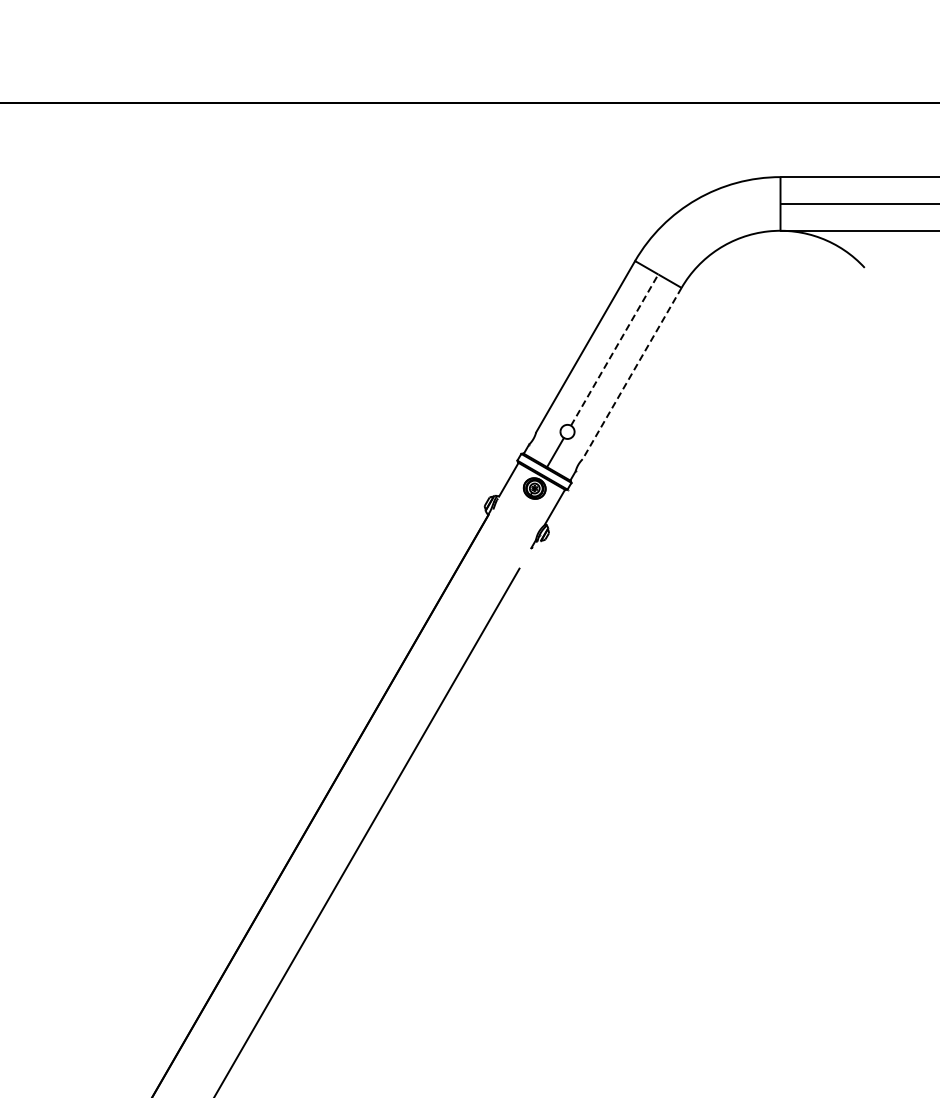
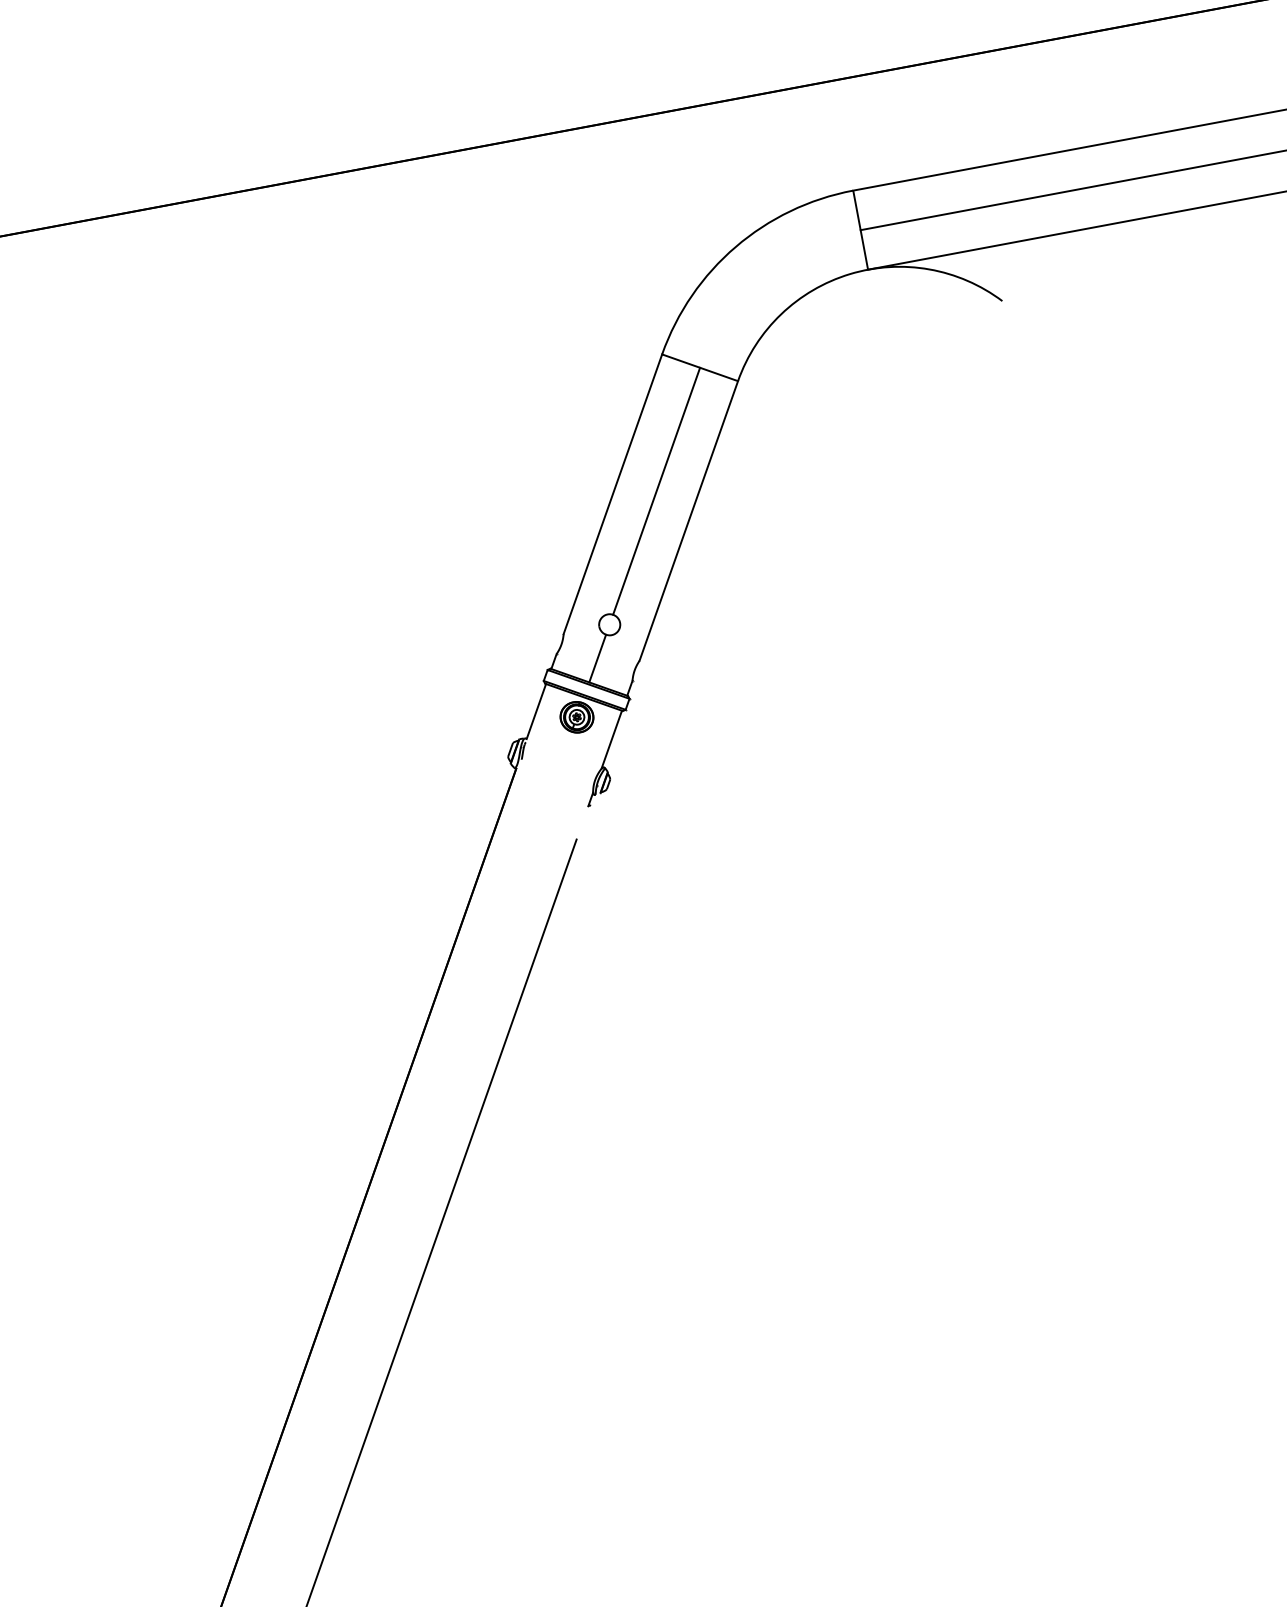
line: (614, 349) -> (656, 490), dashed -> solid
line: (632, 373) -> (689, 520), dashed -> solid

